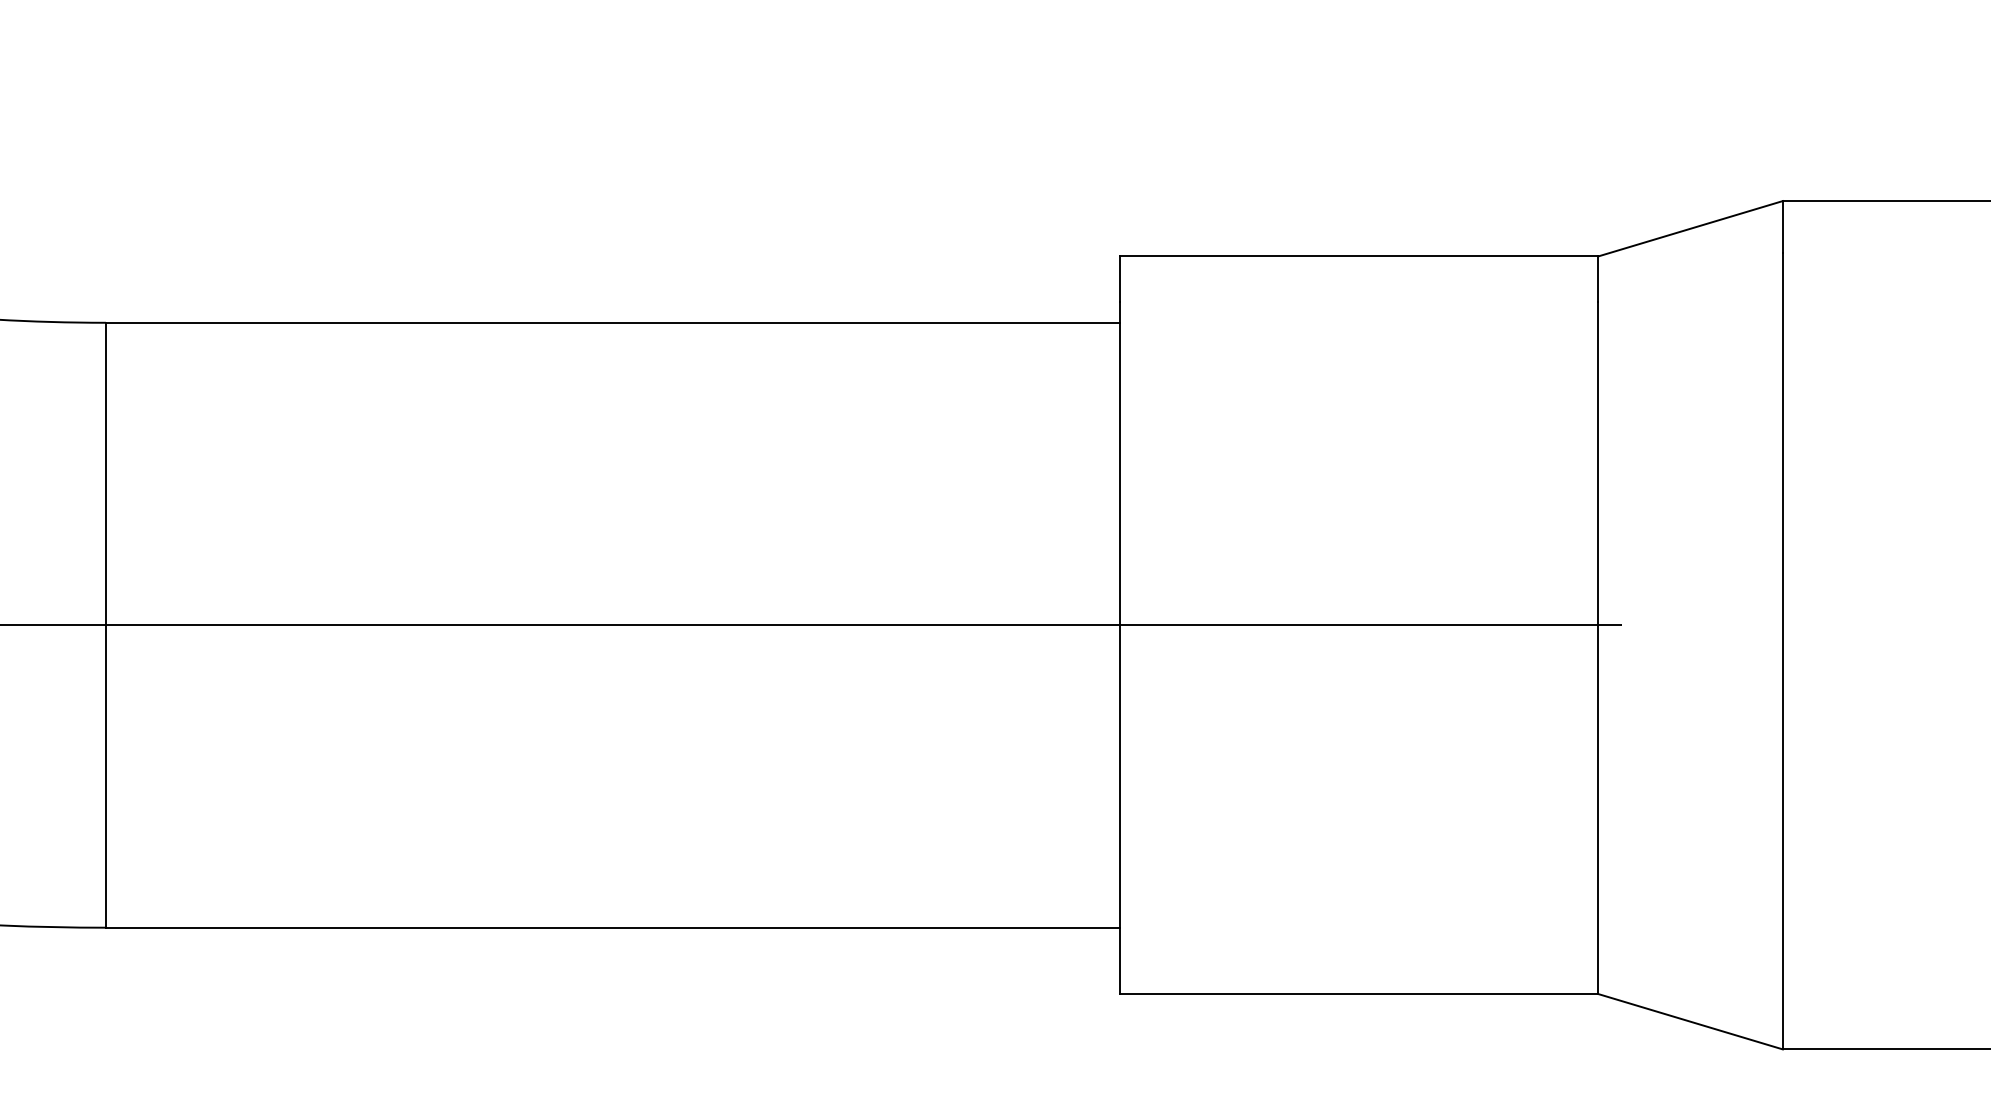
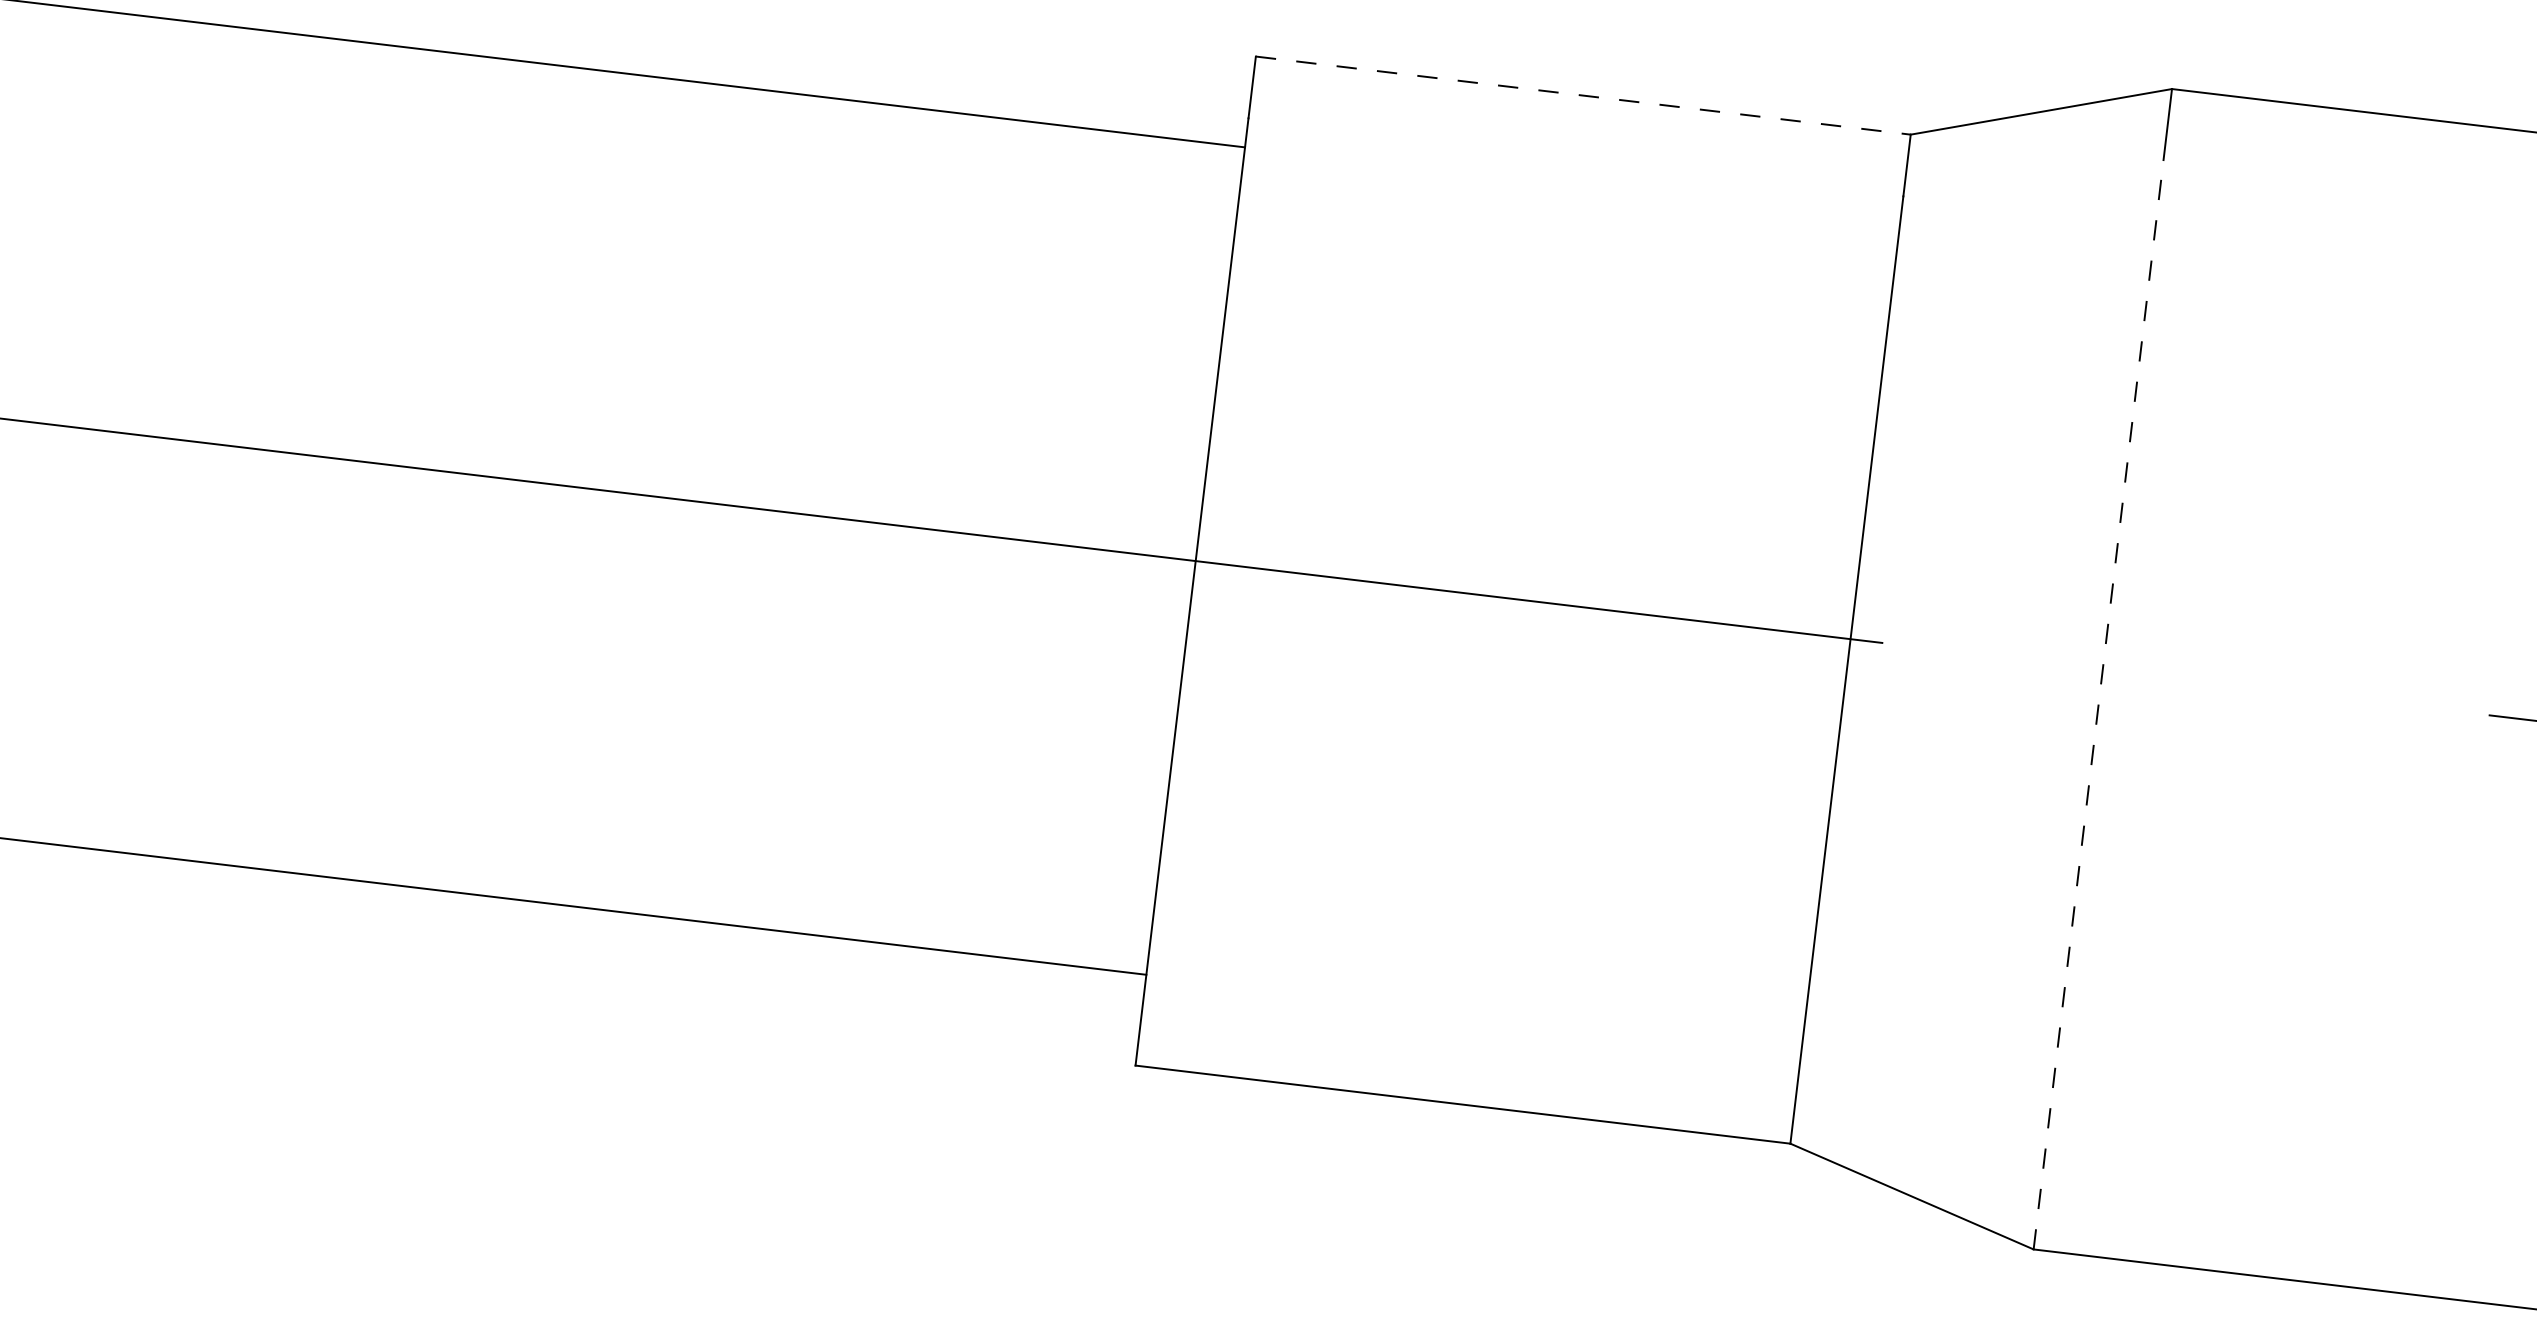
line: (1359, 256) -> (1583, 95), solid -> dashed
line: (1782, 650) -> (2098, 703), solid -> dashed

